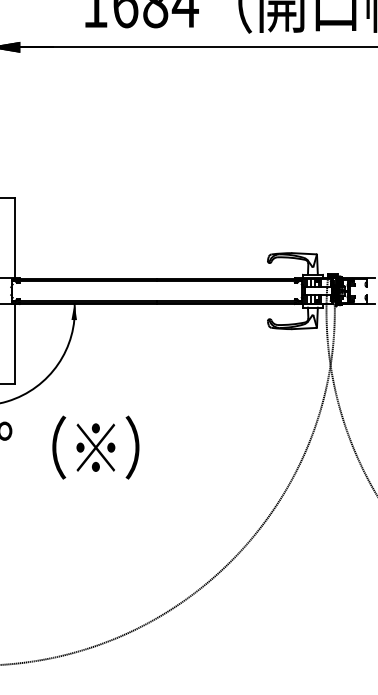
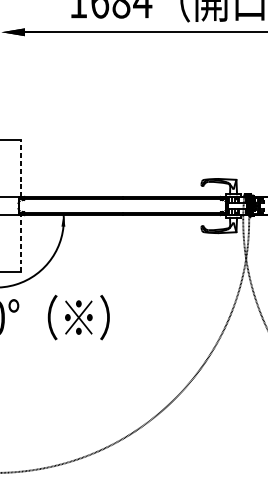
line: (14, 238) -> (20, 168), solid -> dashed
line: (14, 343) -> (20, 243), solid -> dashed

